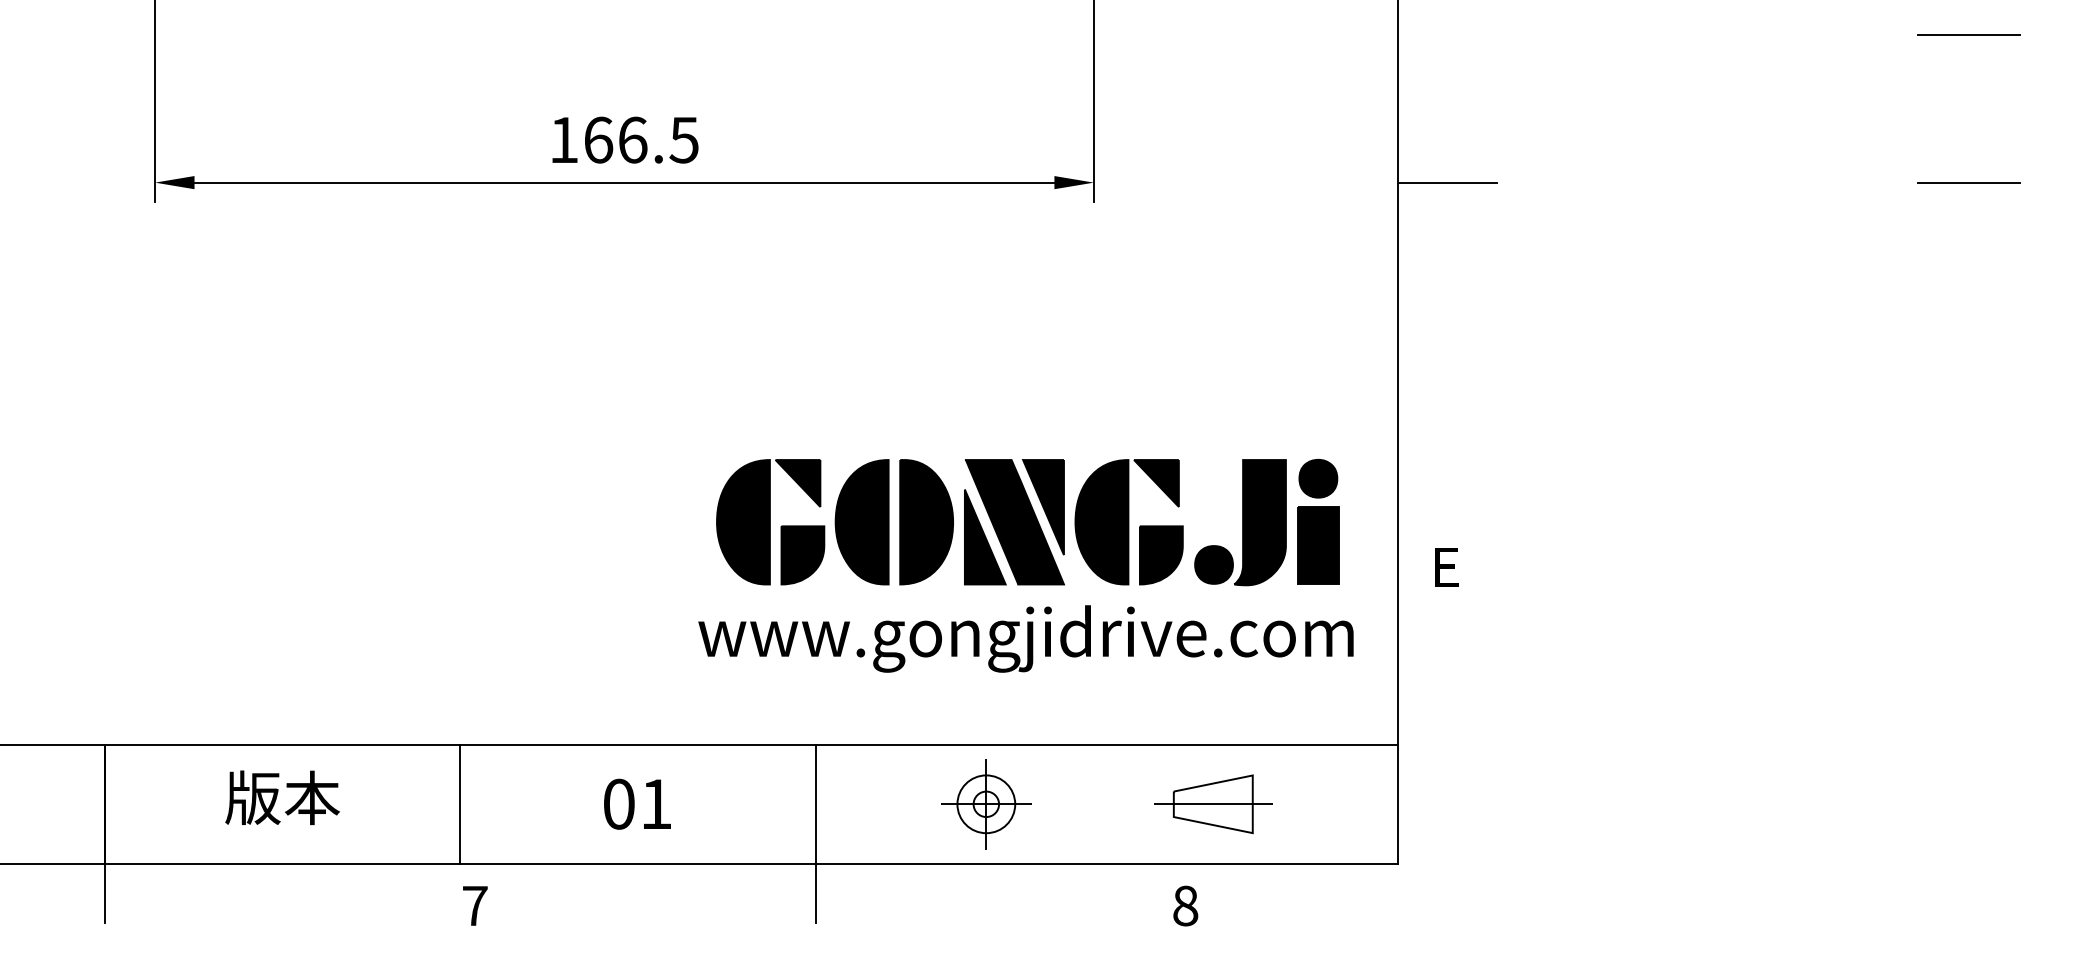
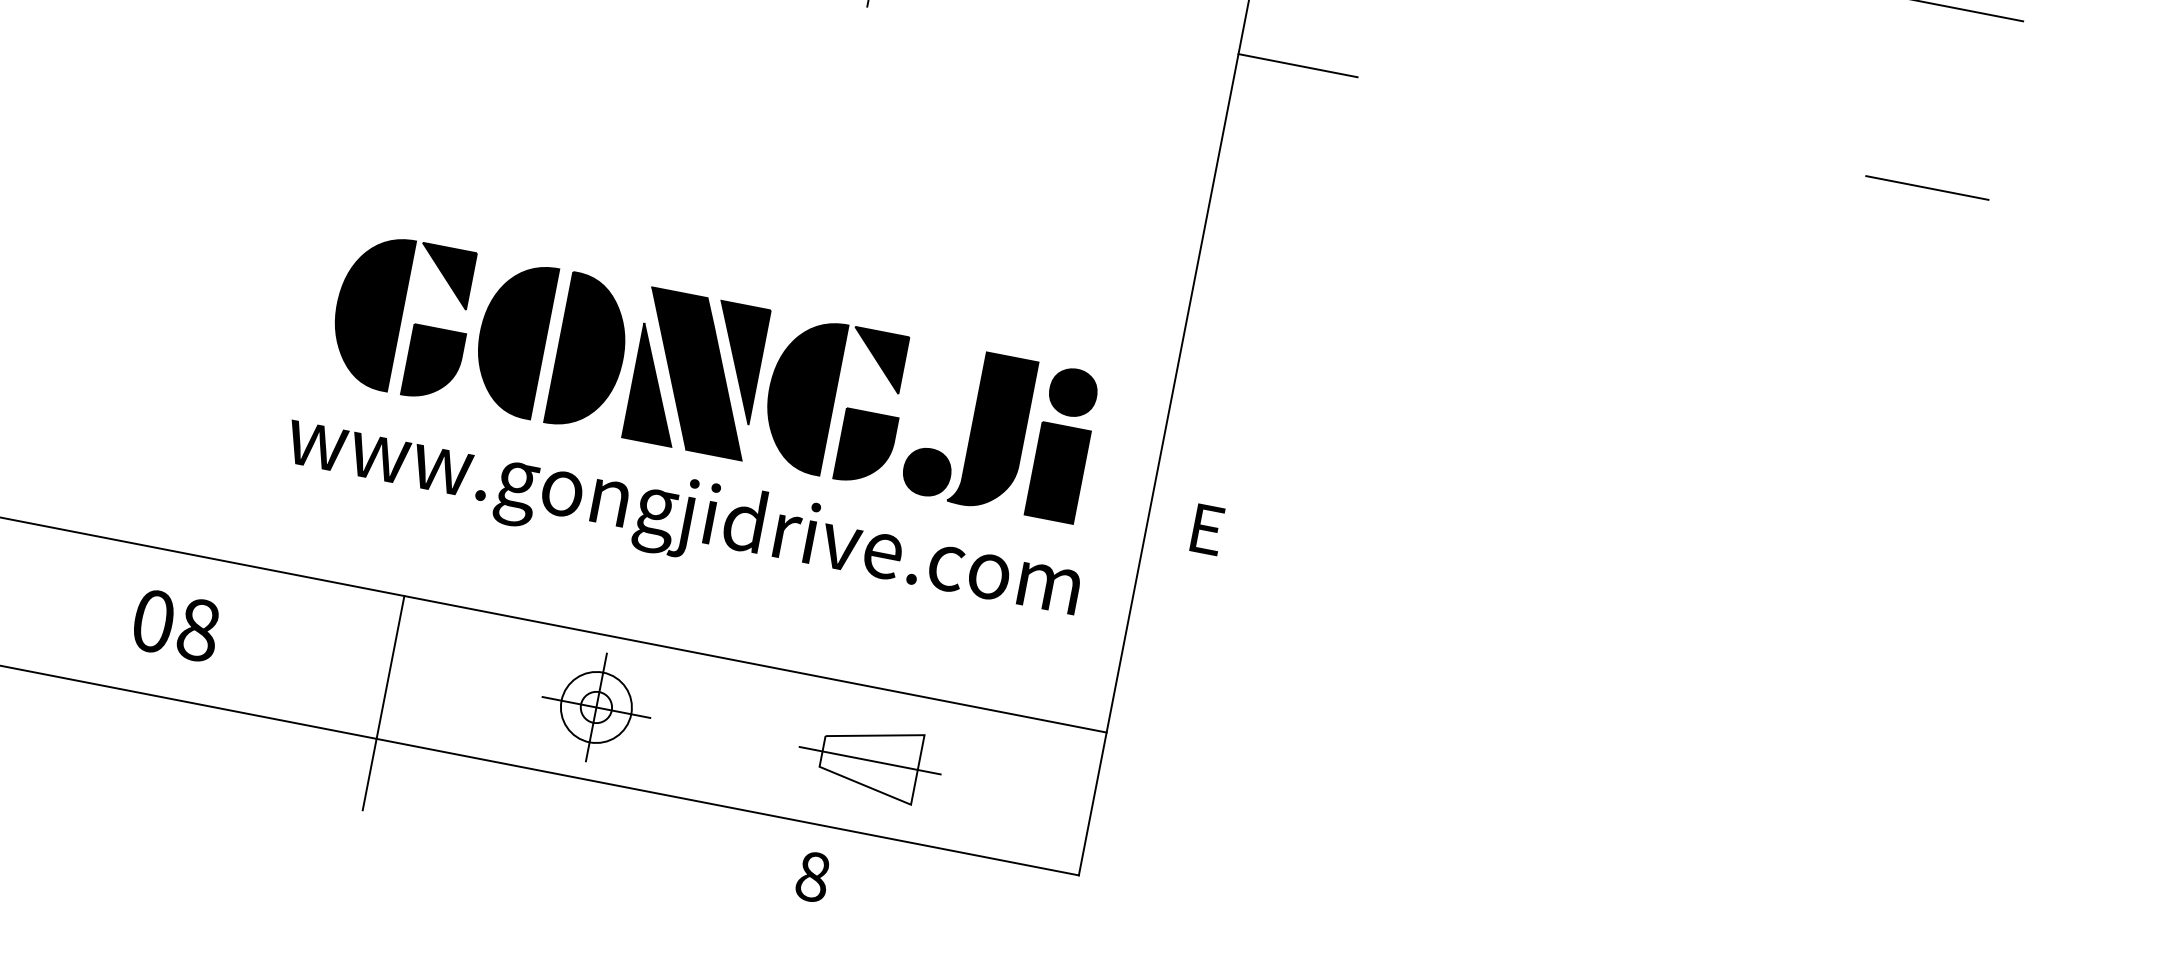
text: (656, 804) -> (198, 630), 01 -> 08

